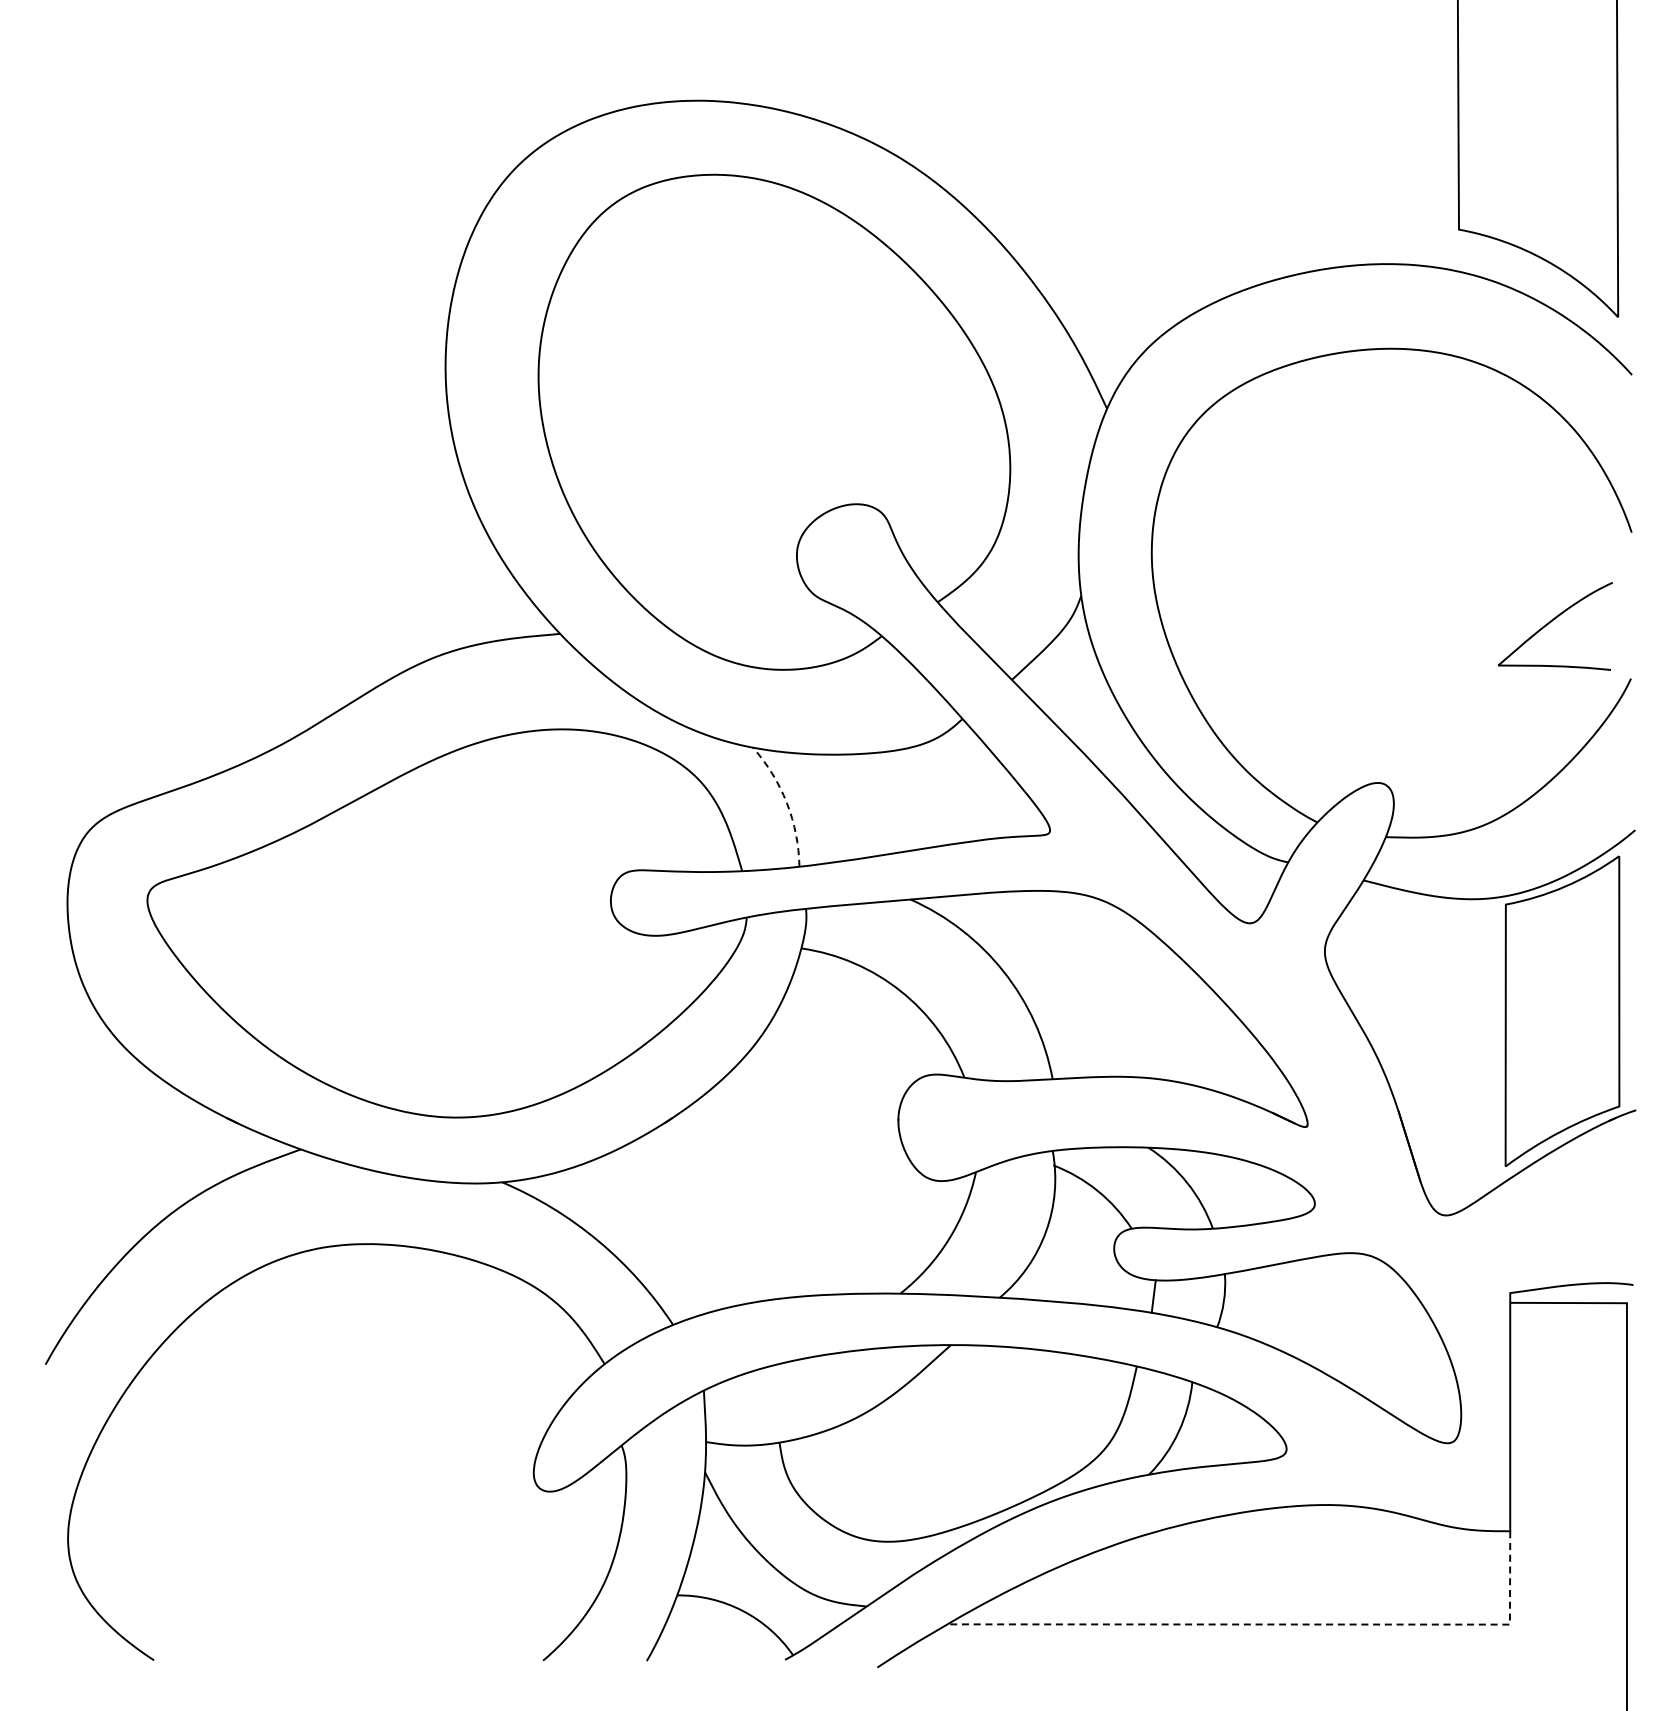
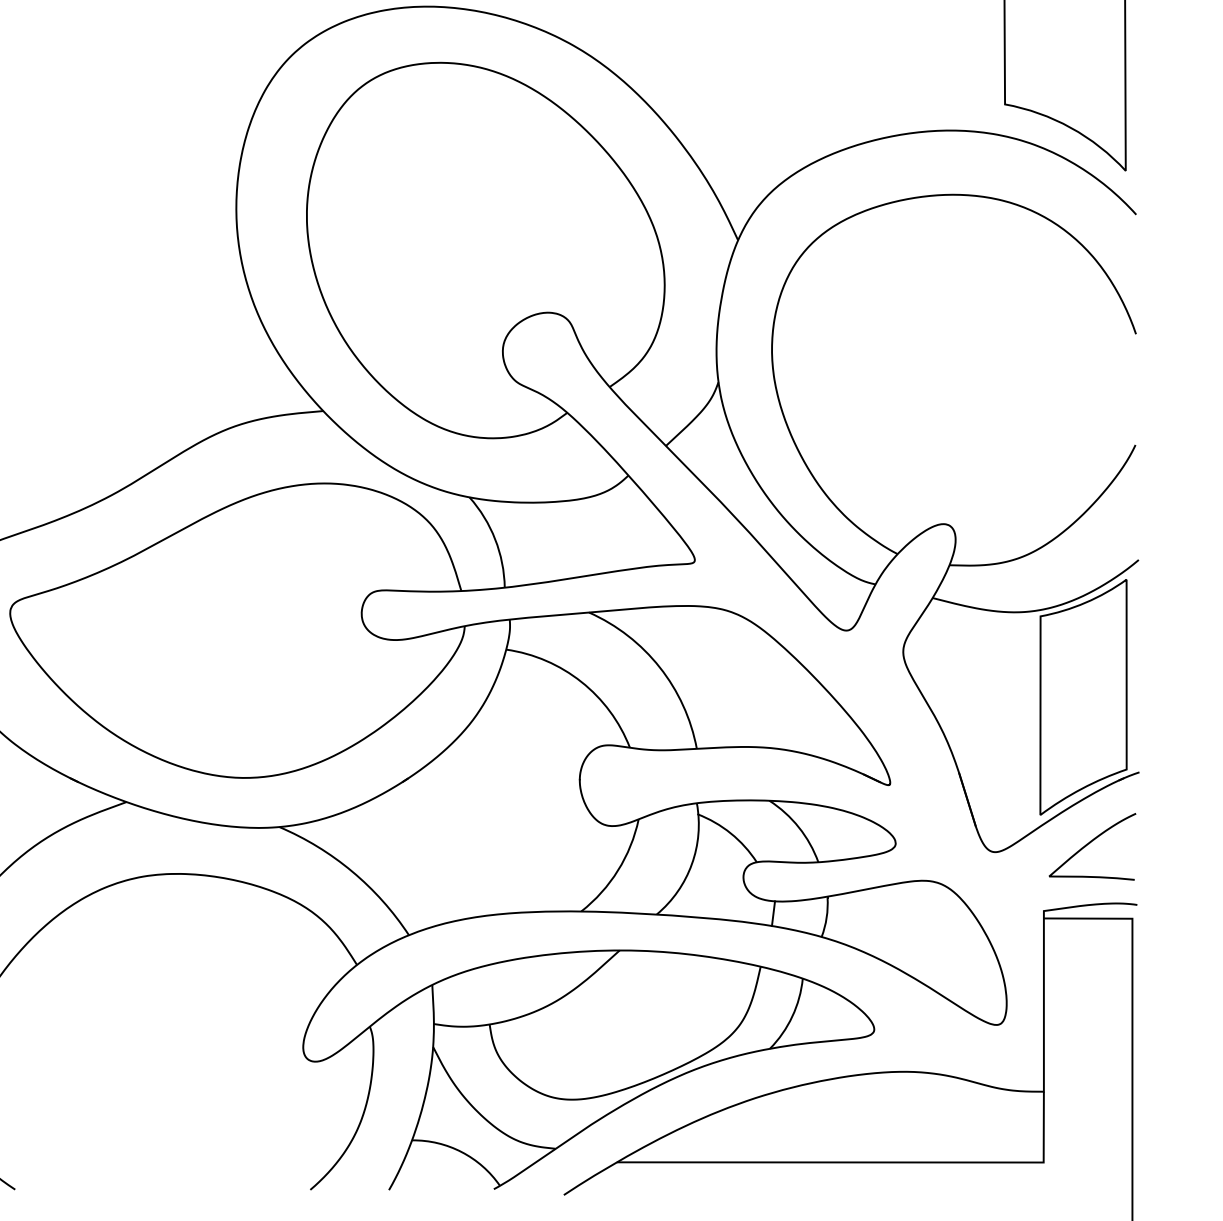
curve: (1551, 622) -> (1089, 843), moved
arc: (786, 803) -> (494, 539), dashed -> solid
line: (1276, 1624) -> (866, 1162), dashed -> solid

